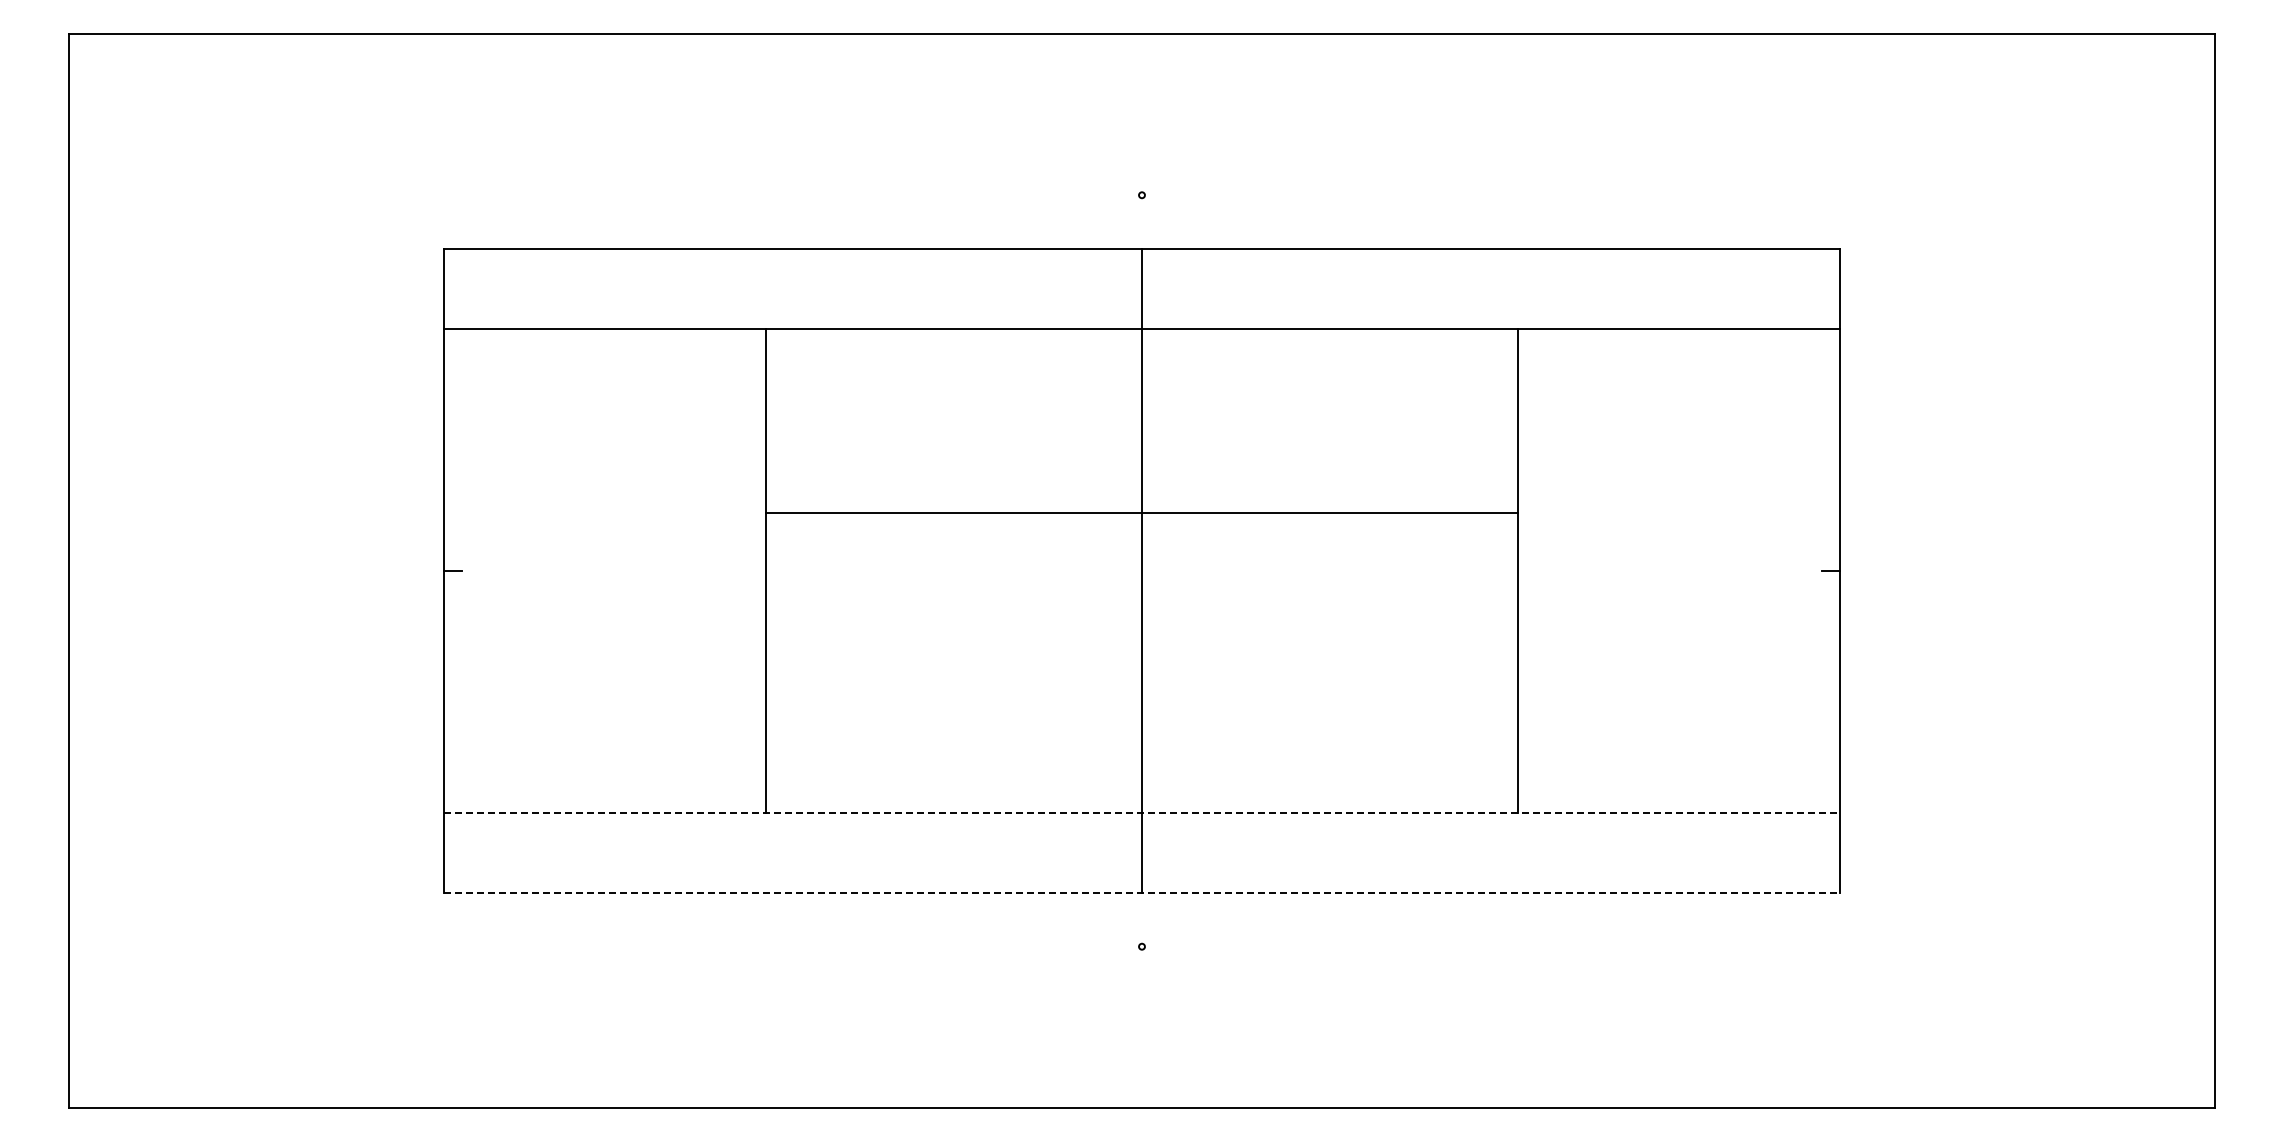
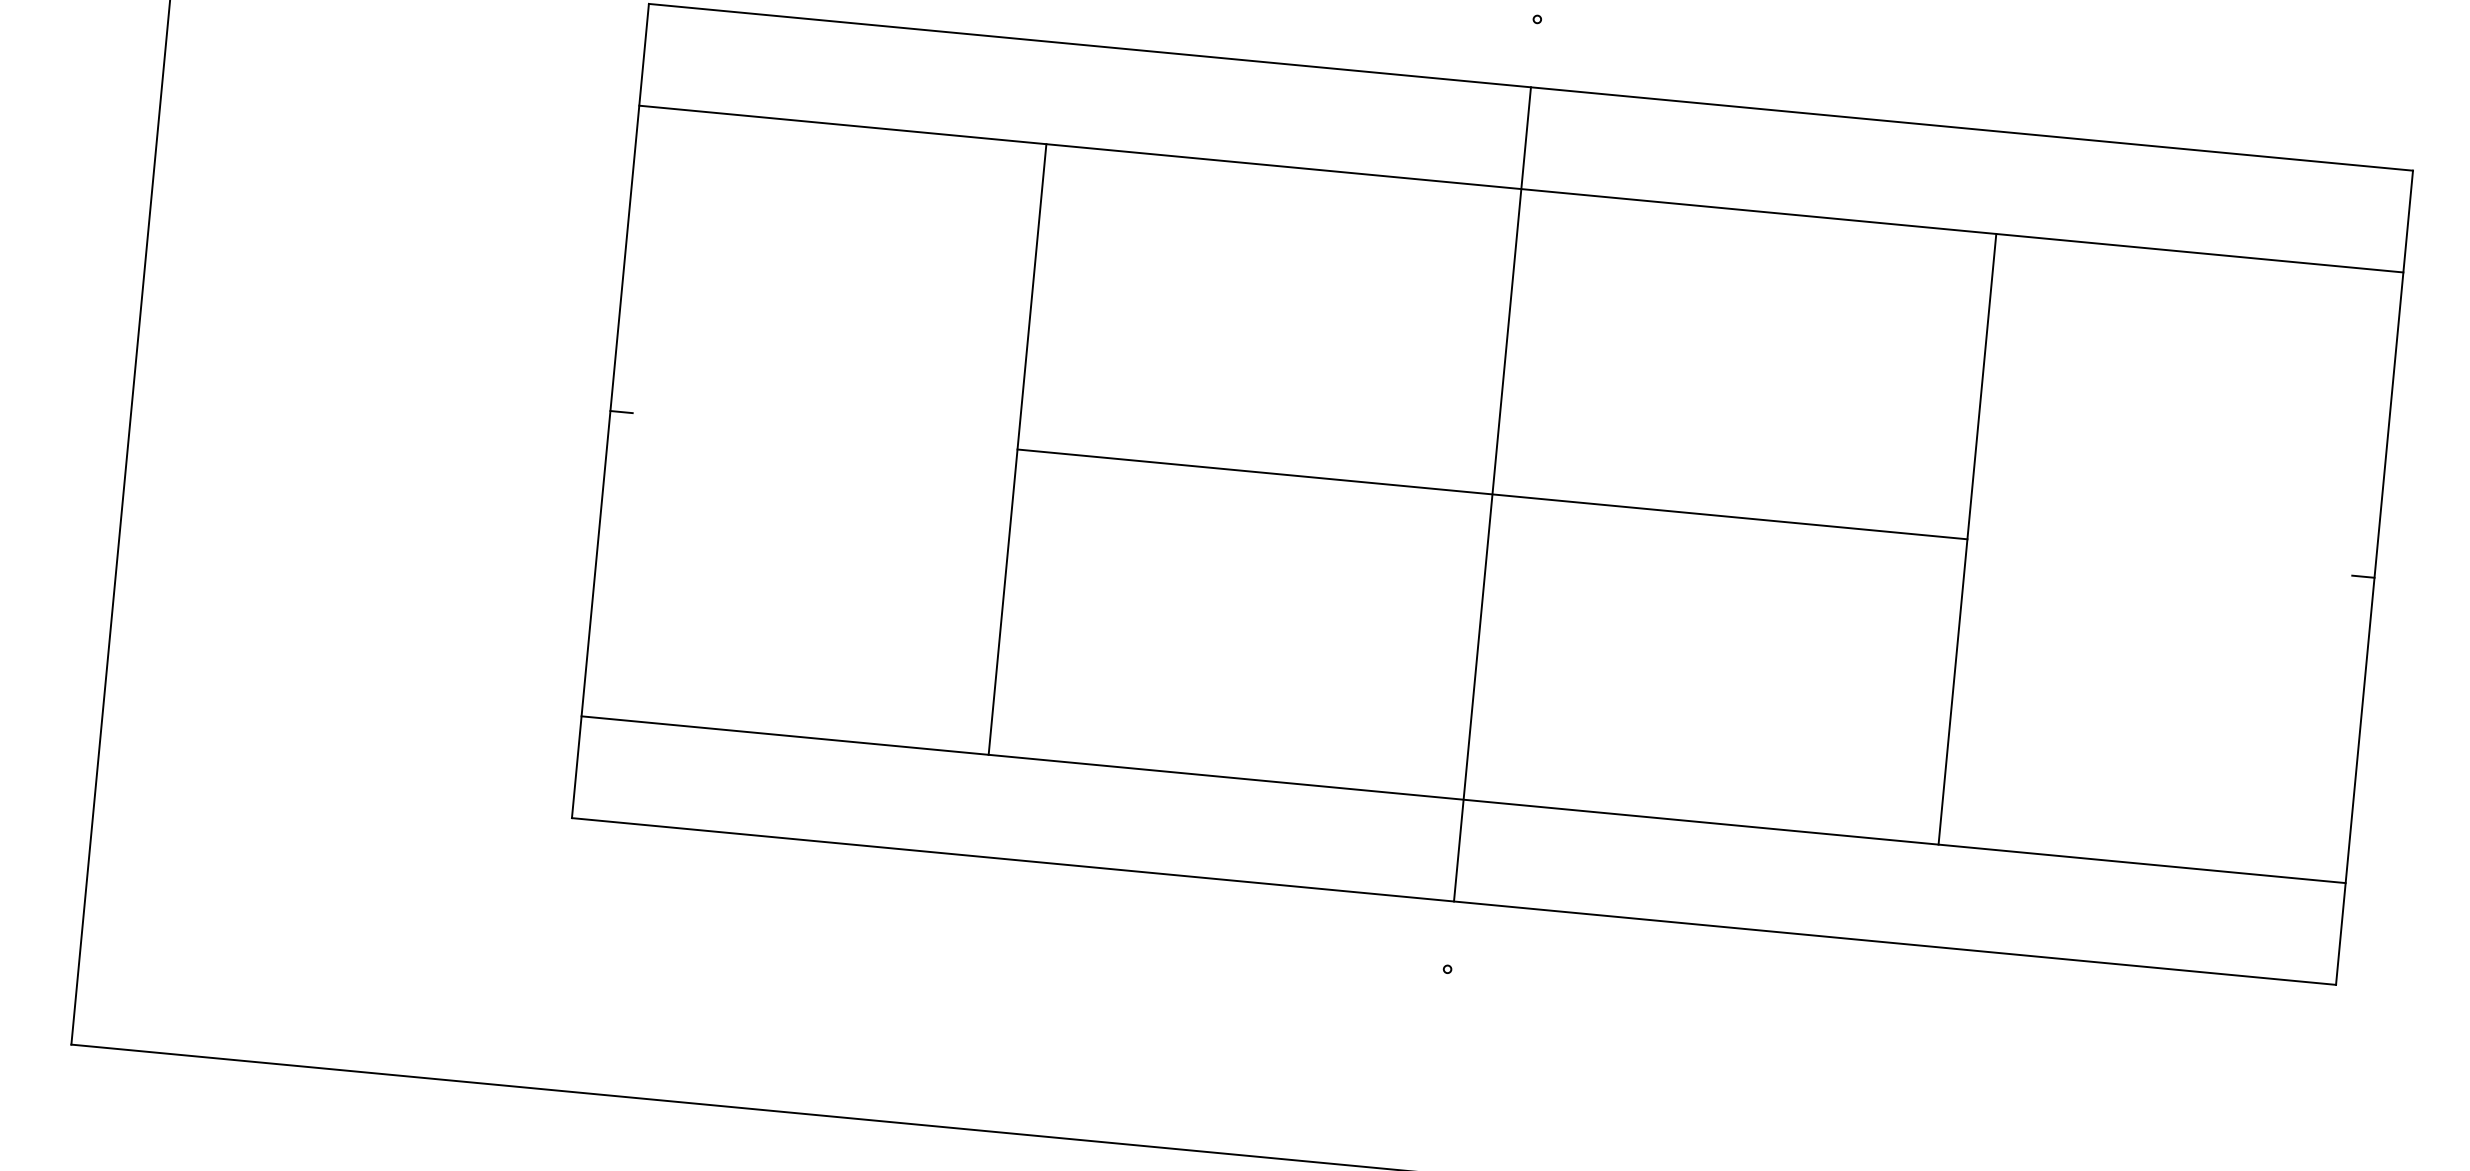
line: (1141, 512) -> (1491, 493), moved
line: (1142, 812) -> (1464, 799), dashed -> solid
line: (1142, 893) -> (1454, 902), dashed -> solid

